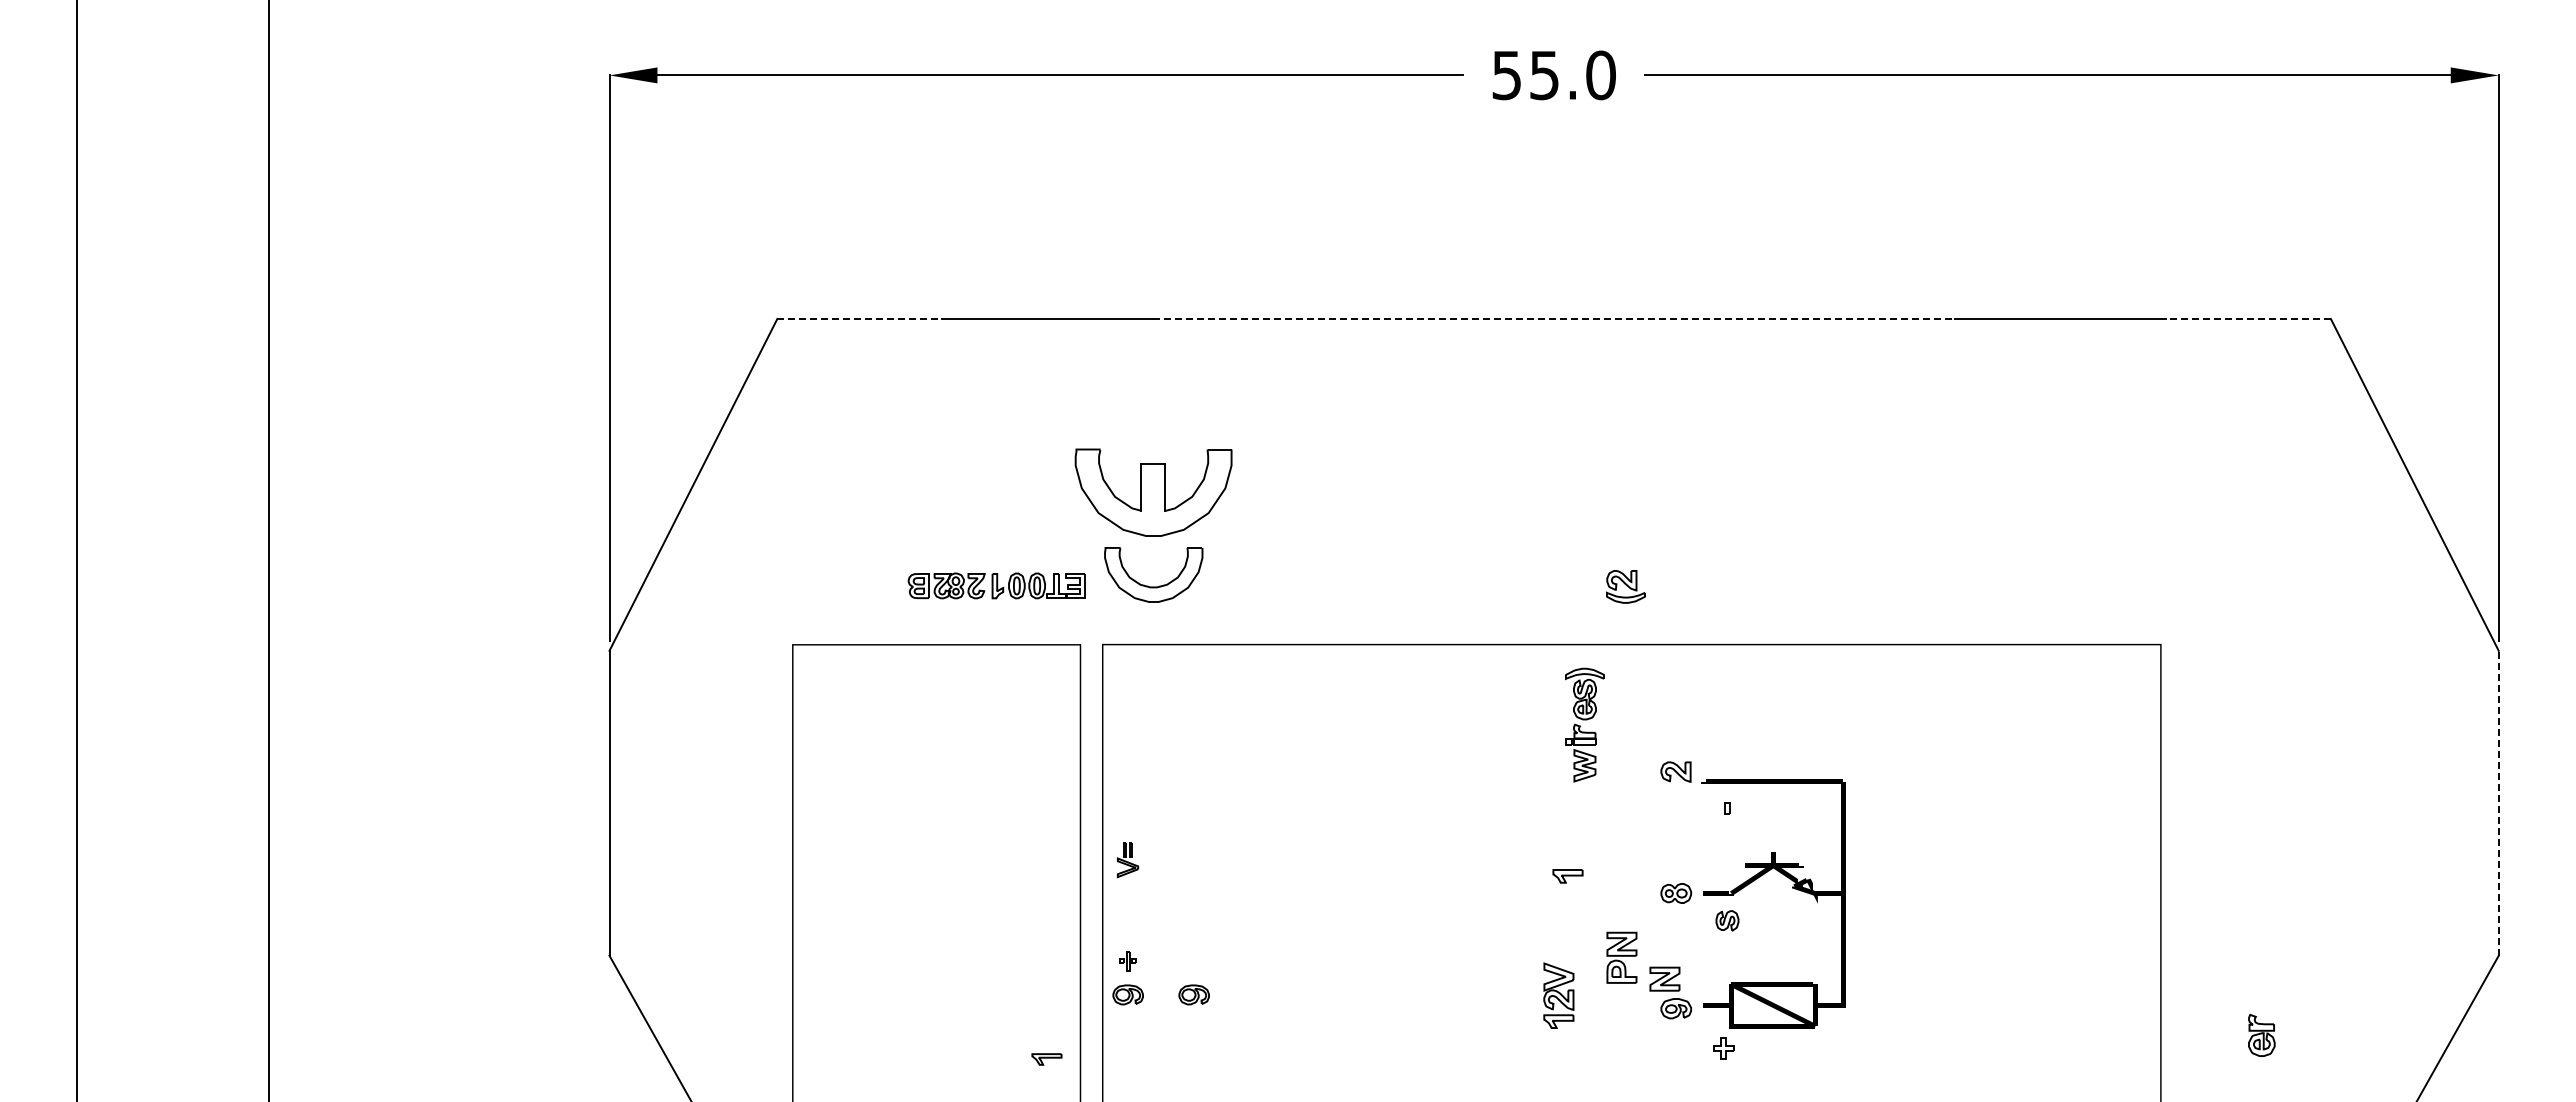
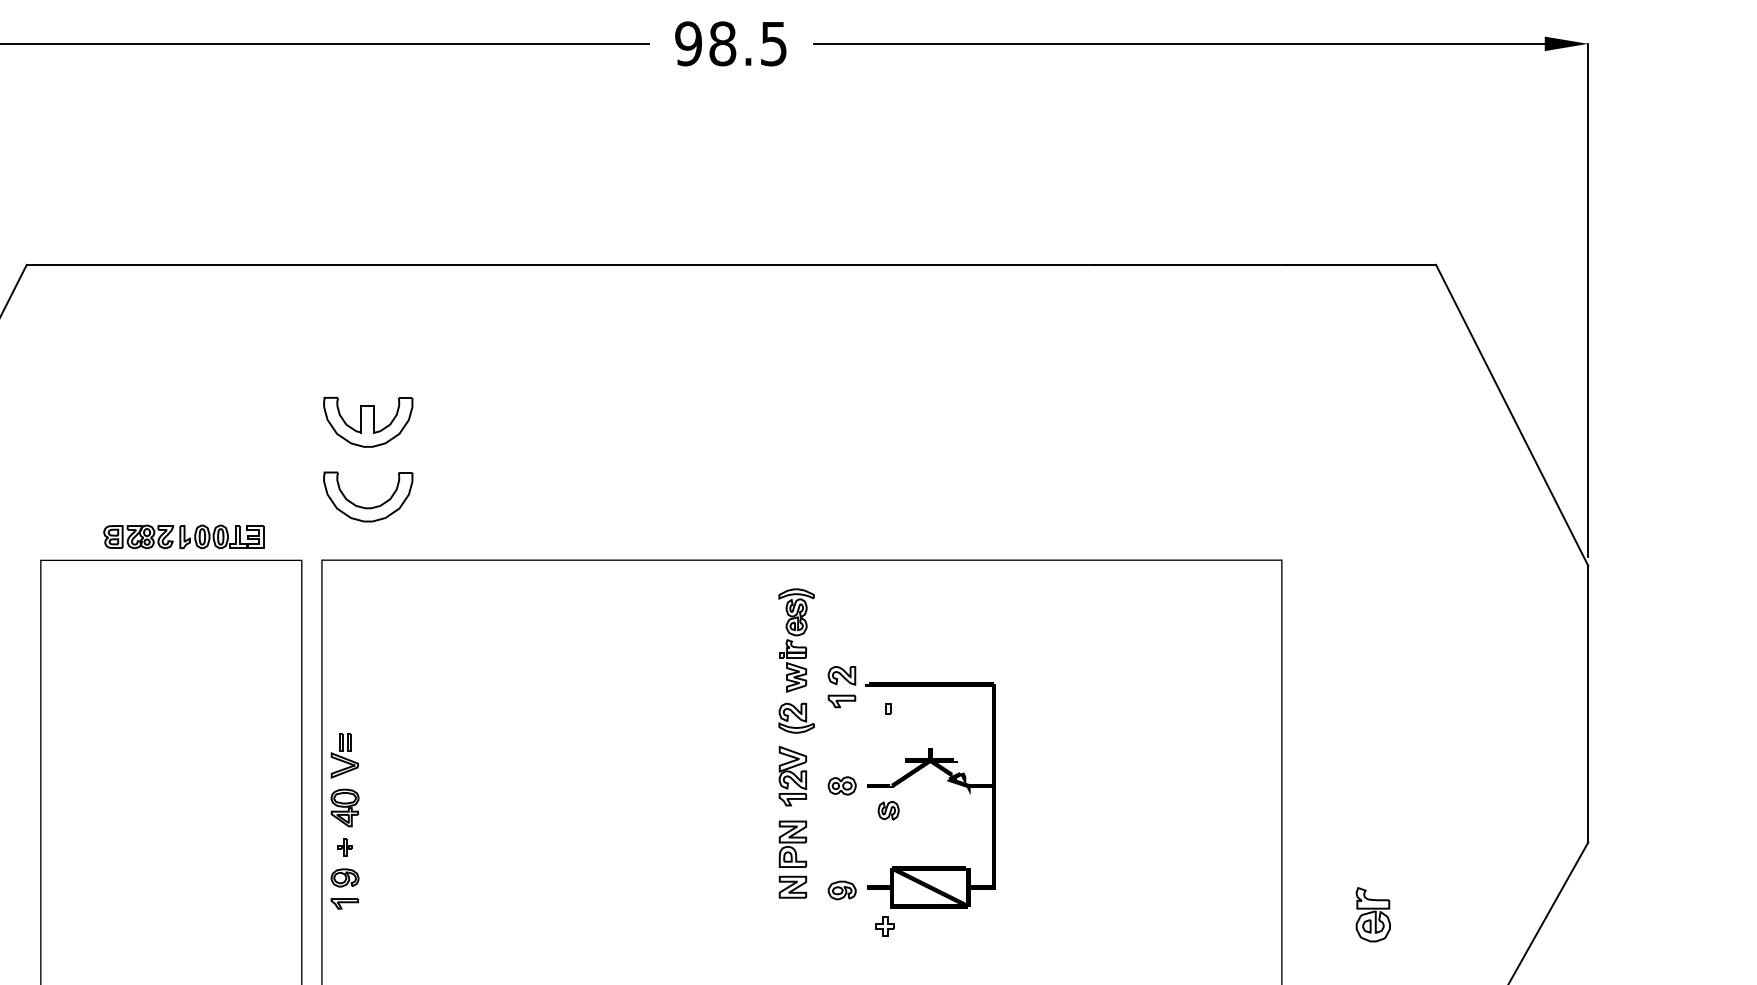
text: (1553, 75) -> (730, 43), 55.0 -> 98.5
line: (860, 319) -> (102, 265), dashed -> solid
line: (1554, 319) -> (731, 265), dashed -> solid
line: (2247, 319) -> (1360, 265), dashed -> solid
part: (1153, 492) -> (368, 422), size x0.62
part: (996, 585) -> (183, 536), moved
part: (1625, 586) -> (796, 717), moved
part: (1584, 724) -> (796, 639), moved
line: (2498, 802) -> (1588, 703), dashed -> solid
part: (1127, 860) -> (344, 756), size x1.43
part: (1567, 876) -> (841, 701), moved
part: (1127, 917) -> (344, 807), added
part: (1664, 978) -> (792, 886), moved
part: (1193, 994) -> (404, 877), removed
part: (1558, 995) -> (792, 775), moved
part: (2261, 1035) -> (1373, 914), size x1.43
part: (1046, 1059) -> (344, 903), moved

